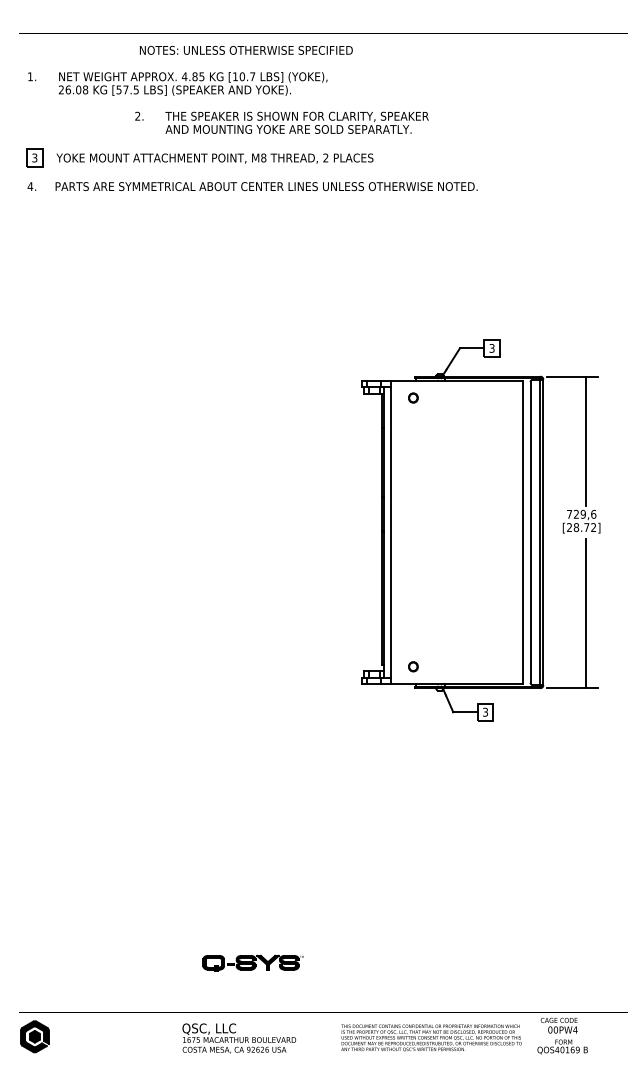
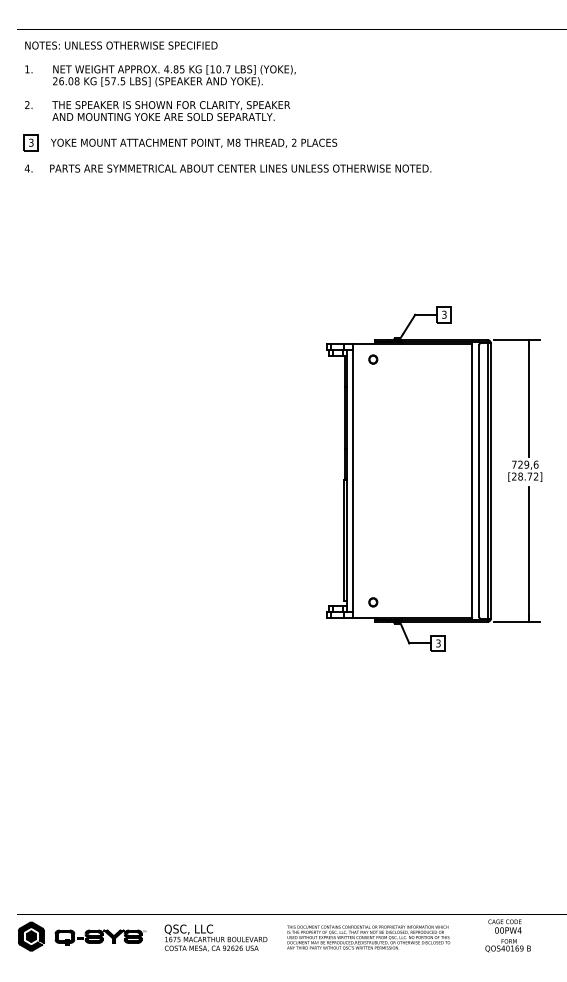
text: (246, 50) -> (121, 45), moved
text: (281, 122) -> (157, 110), moved
part: (253, 963) -> (100, 937), moved
text: (431, 1037) -> (368, 937), moved

